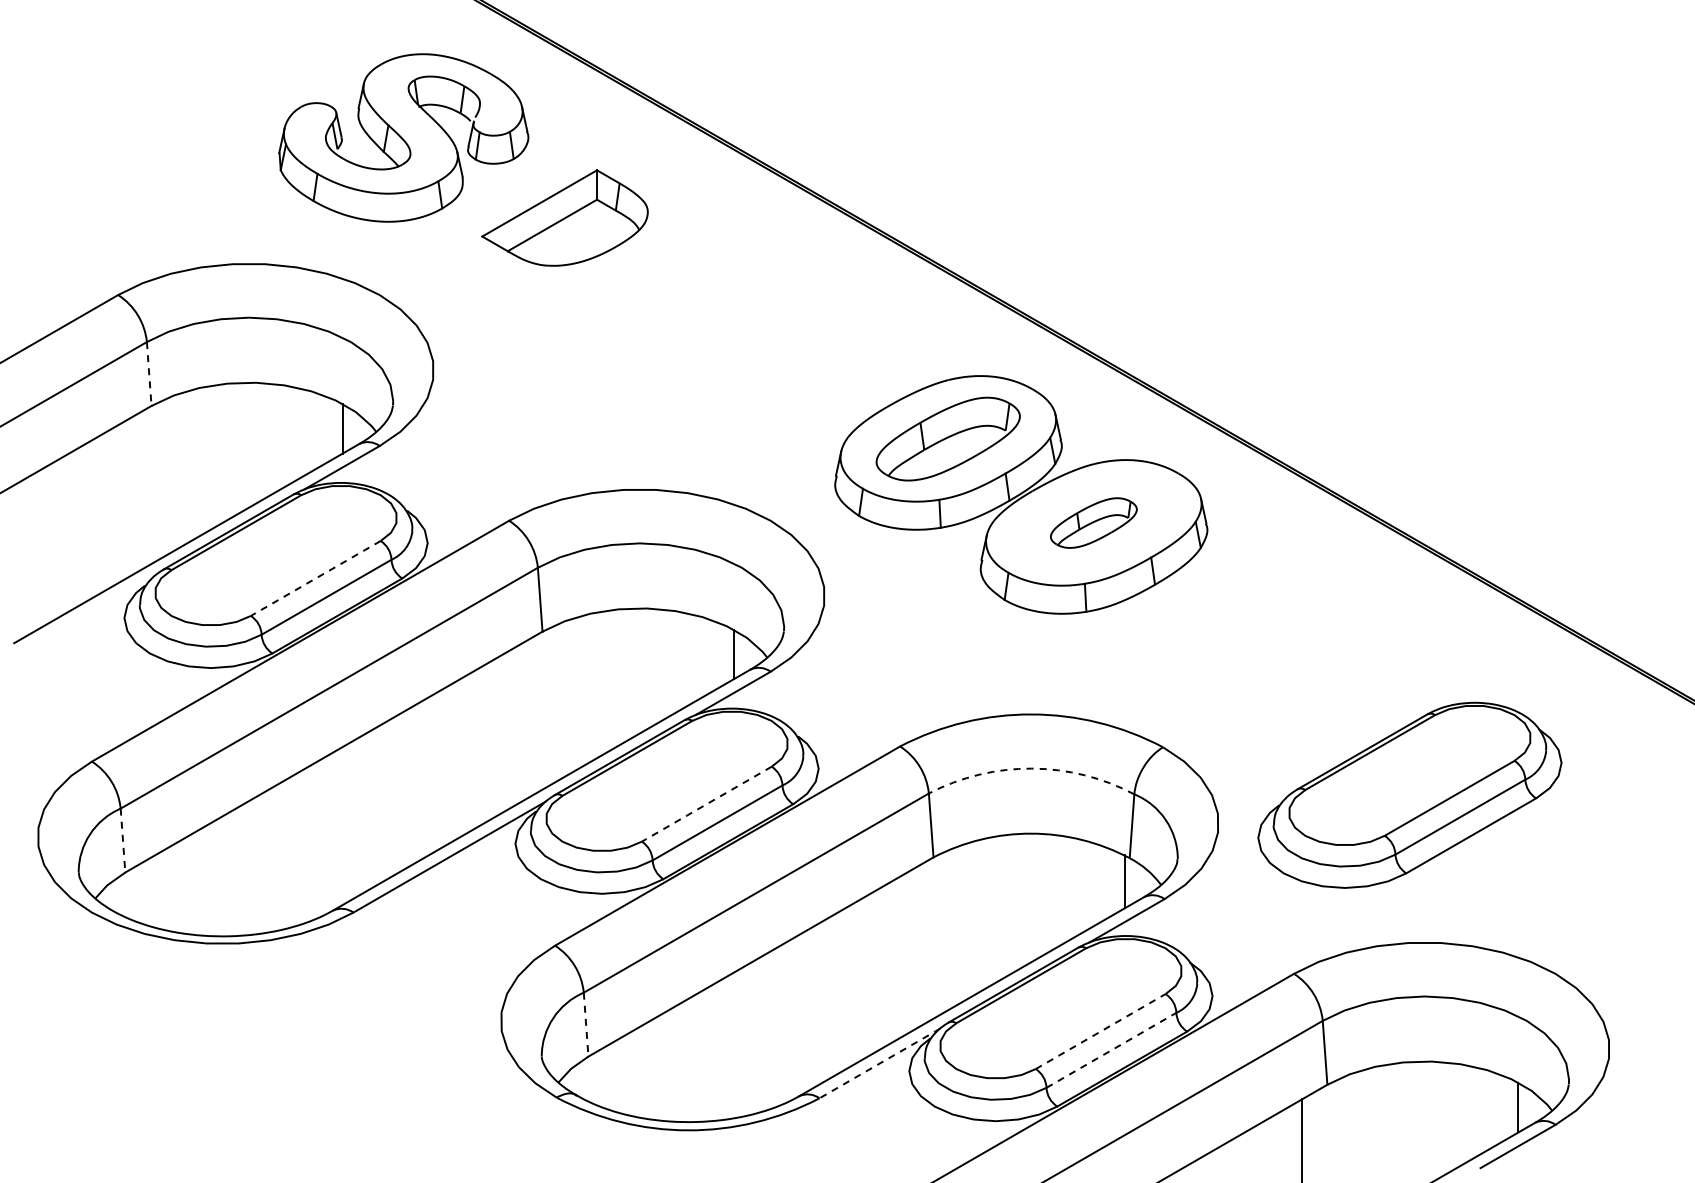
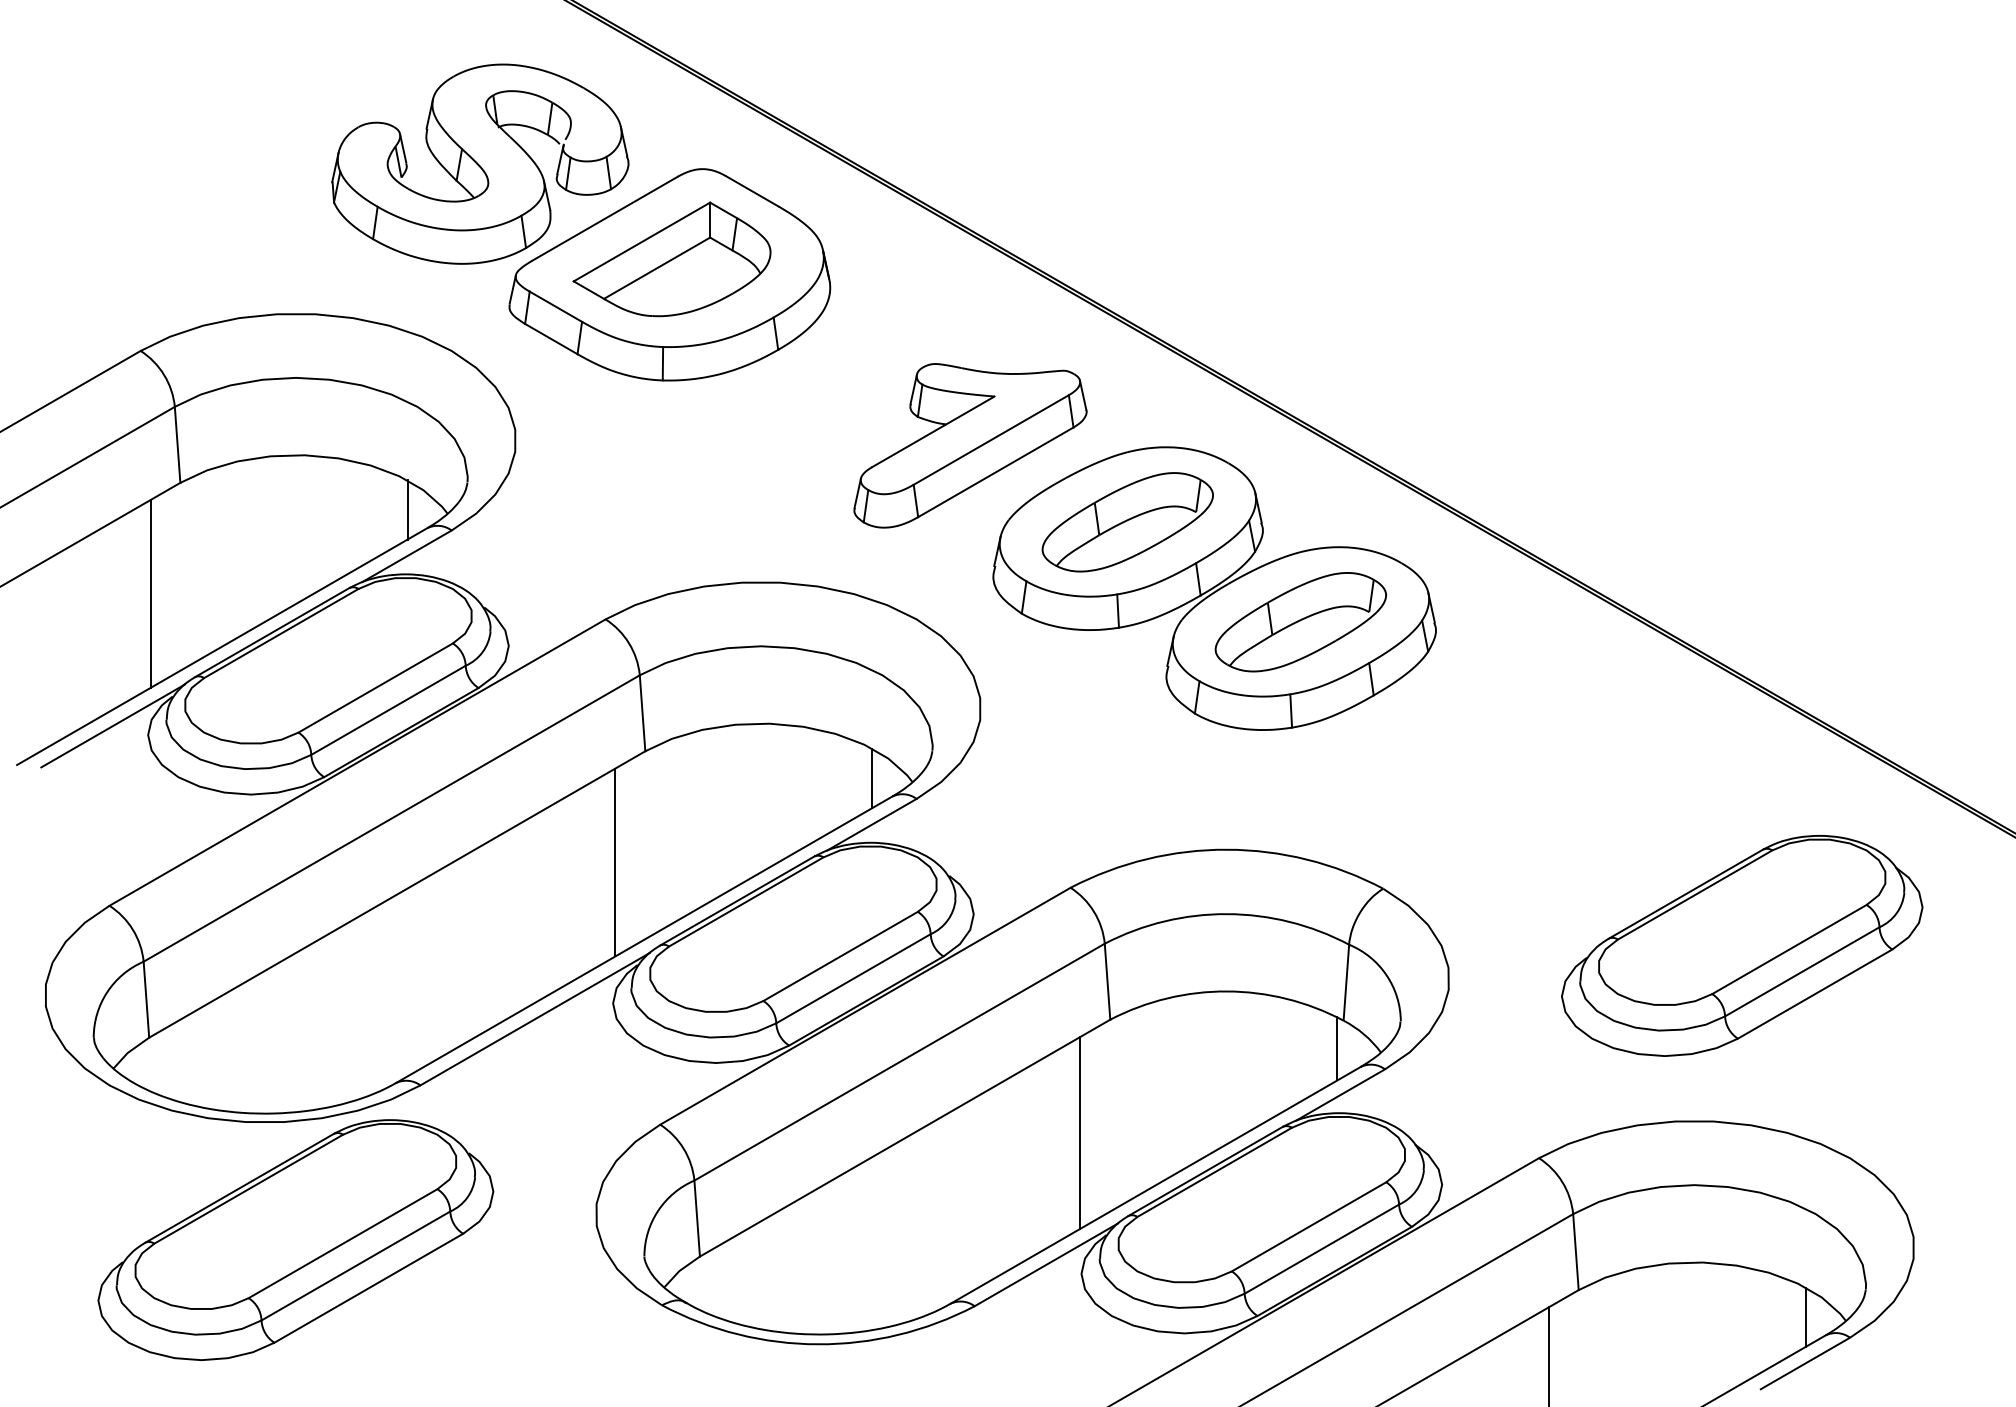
part: (562, 230) -> (669, 274), added
line: (149, 374) -> (177, 445), dashed -> solid
part: (815, 374) -> (969, 445), added
line: (126, 499) -> (150, 594), added
part: (1093, 522) -> (1300, 621), size x1.67
line: (315, 578) -> (375, 688), dashed -> solid
line: (94, 610) -> (112, 726), added
line: (517, 725) -> (615, 862), added
arc: (1031, 768) -> (1226, 913), dashed -> solid
part: (1409, 794) -> (1741, 944), moved
line: (706, 804) -> (840, 956), dashed -> solid
line: (123, 841) -> (147, 1000), dashed -> solid
line: (908, 952) -> (1080, 1132), added
line: (586, 1025) -> (697, 1219), dashed -> solid
line: (1100, 1031) -> (1308, 1226), dashed -> solid
part: (248, 1042) -> (295, 1239), added
line: (1111, 1050) -> (1321, 1249), dashed -> solid
line: (879, 1063) -> (1046, 1264), dashed -> solid

